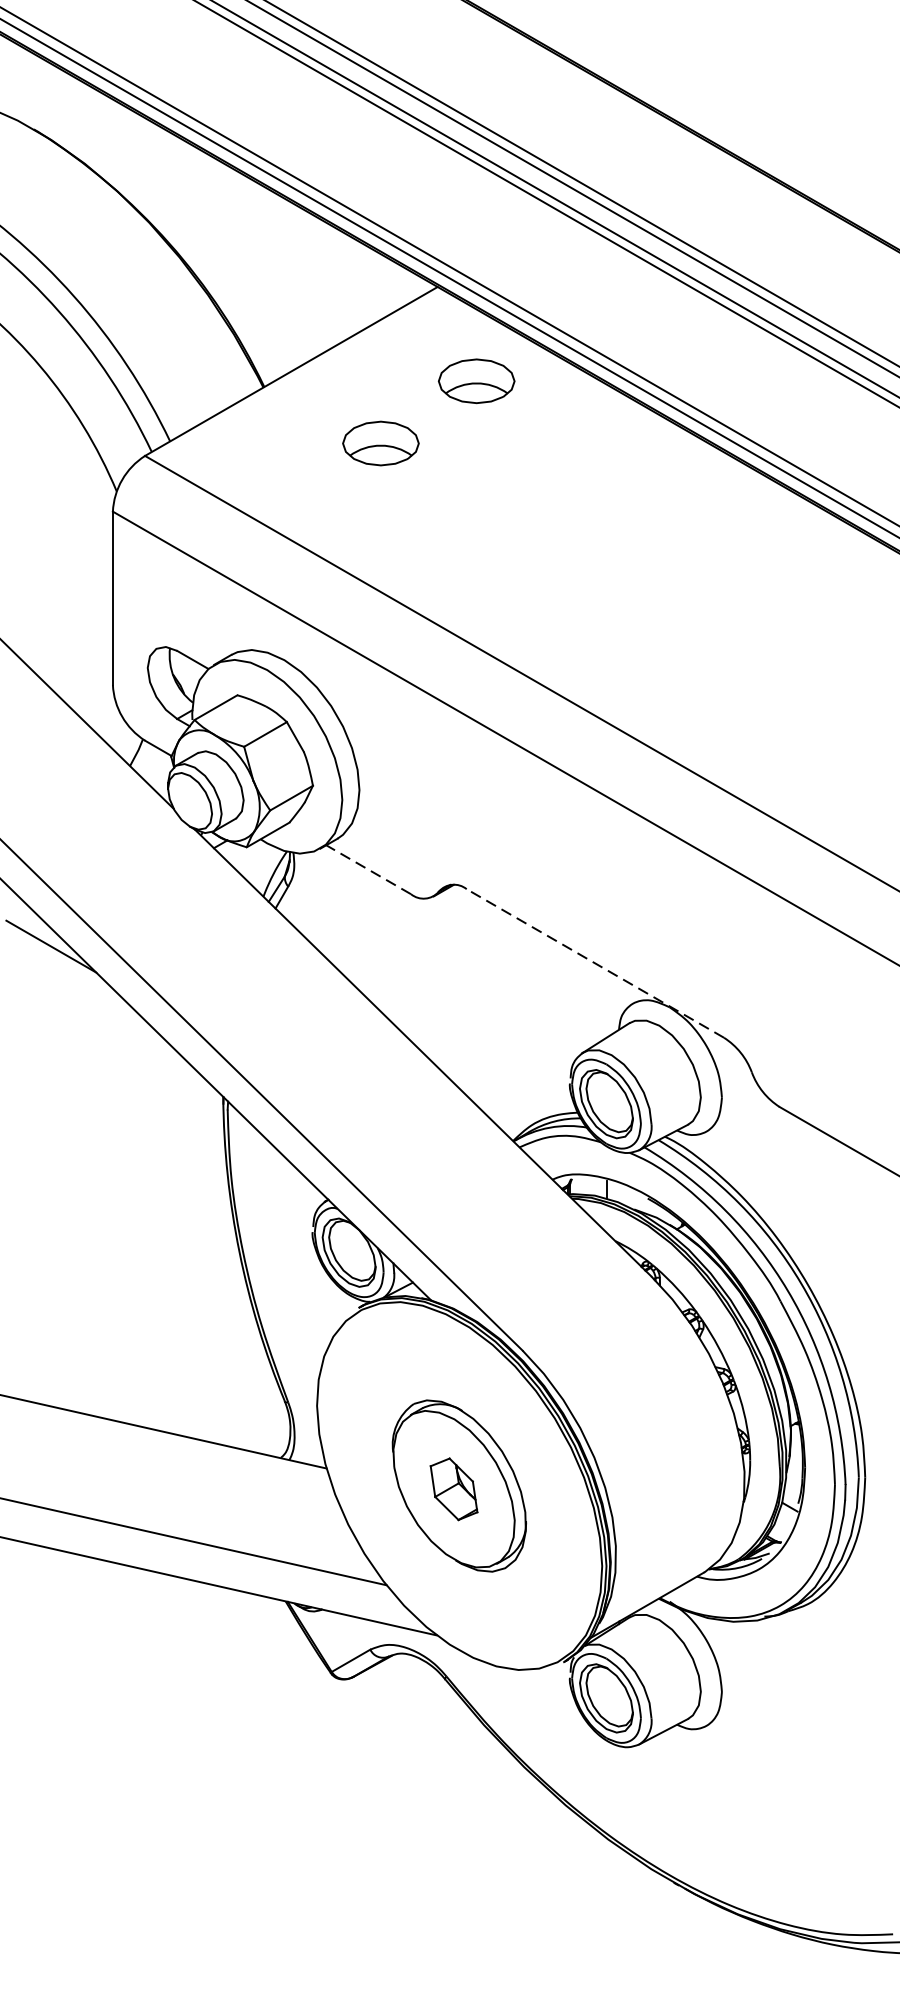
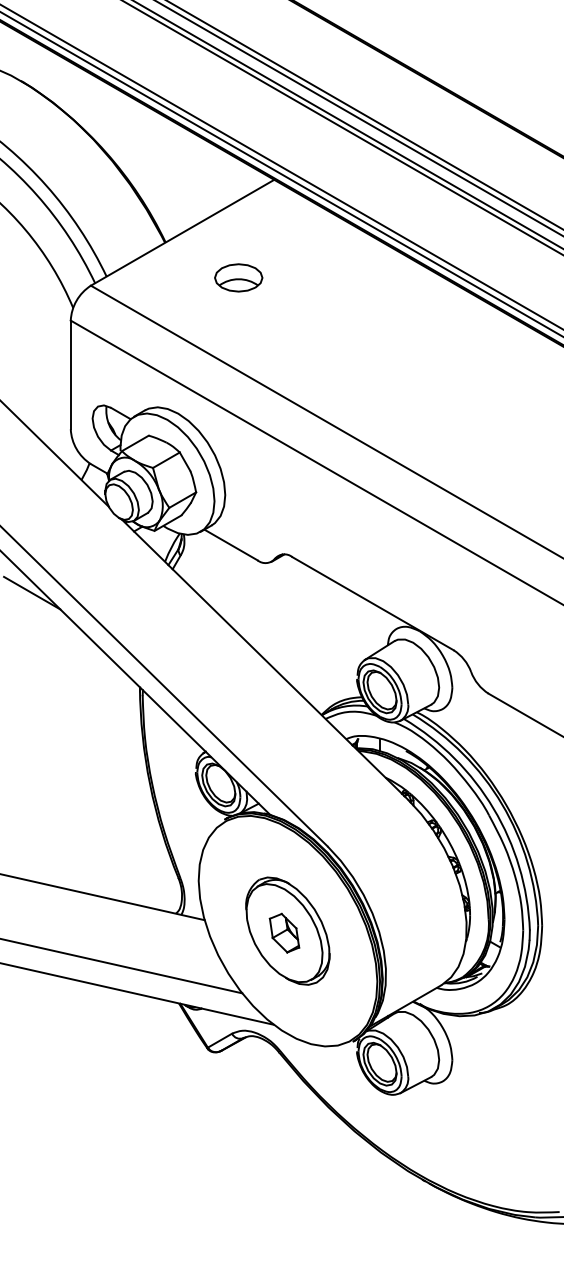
part: (476, 380) -> (298, 238), removed
line: (369, 868) -> (231, 544), dashed -> solid
line: (594, 963) -> (372, 603), dashed -> solid

